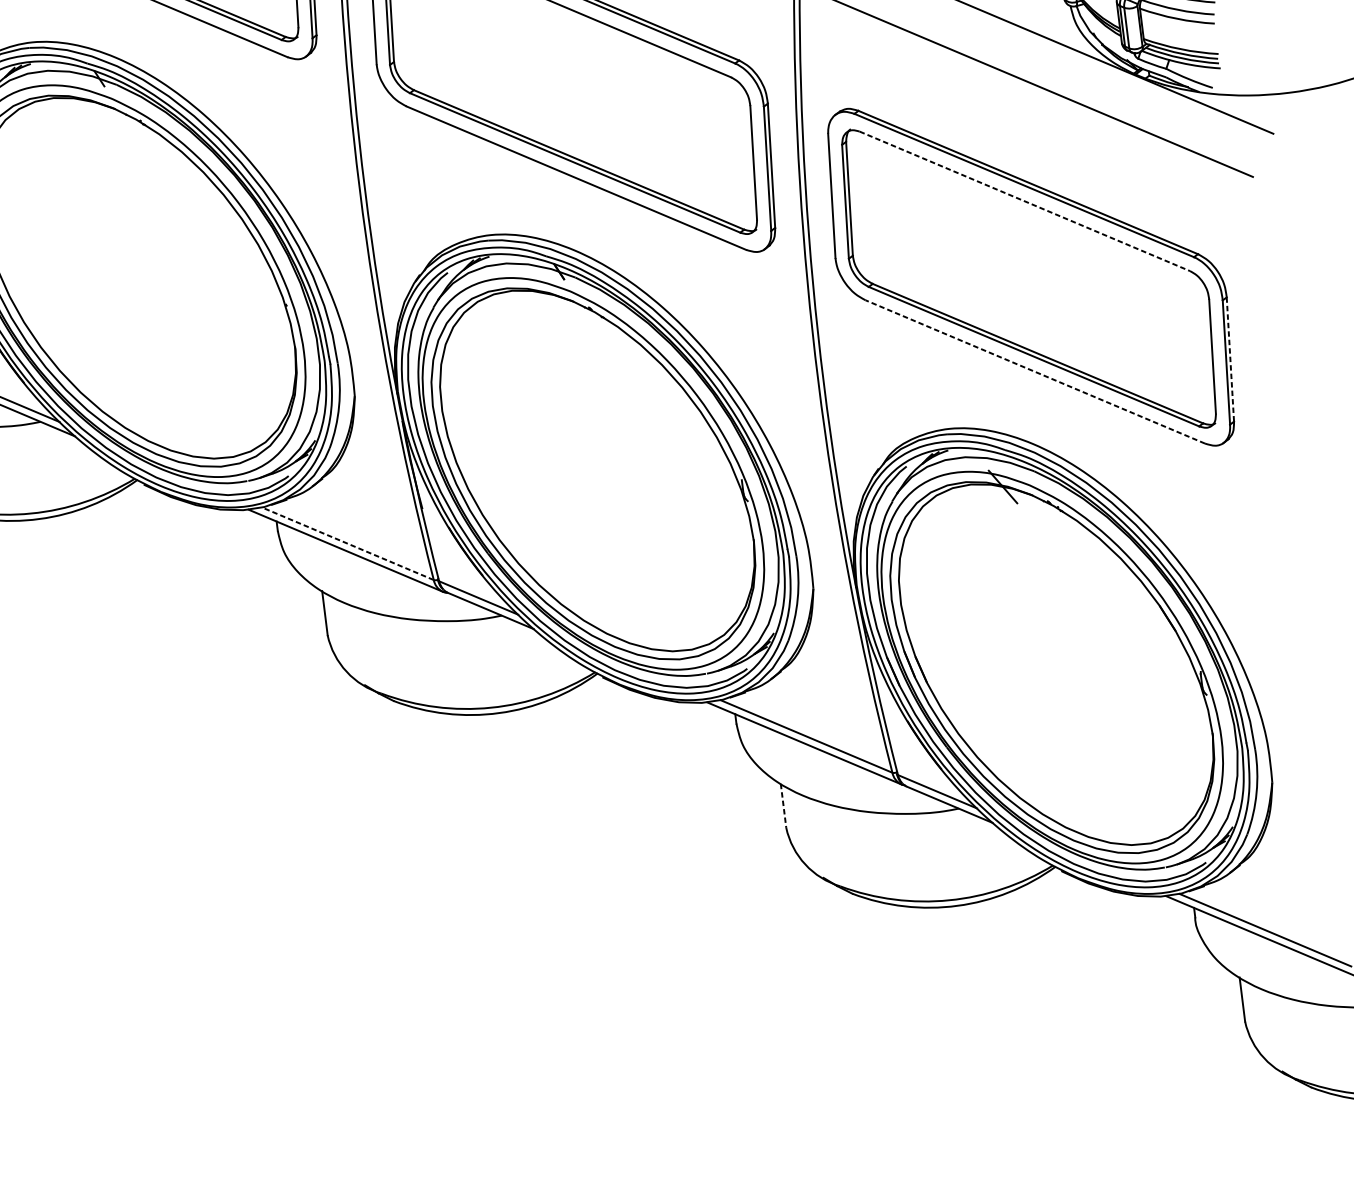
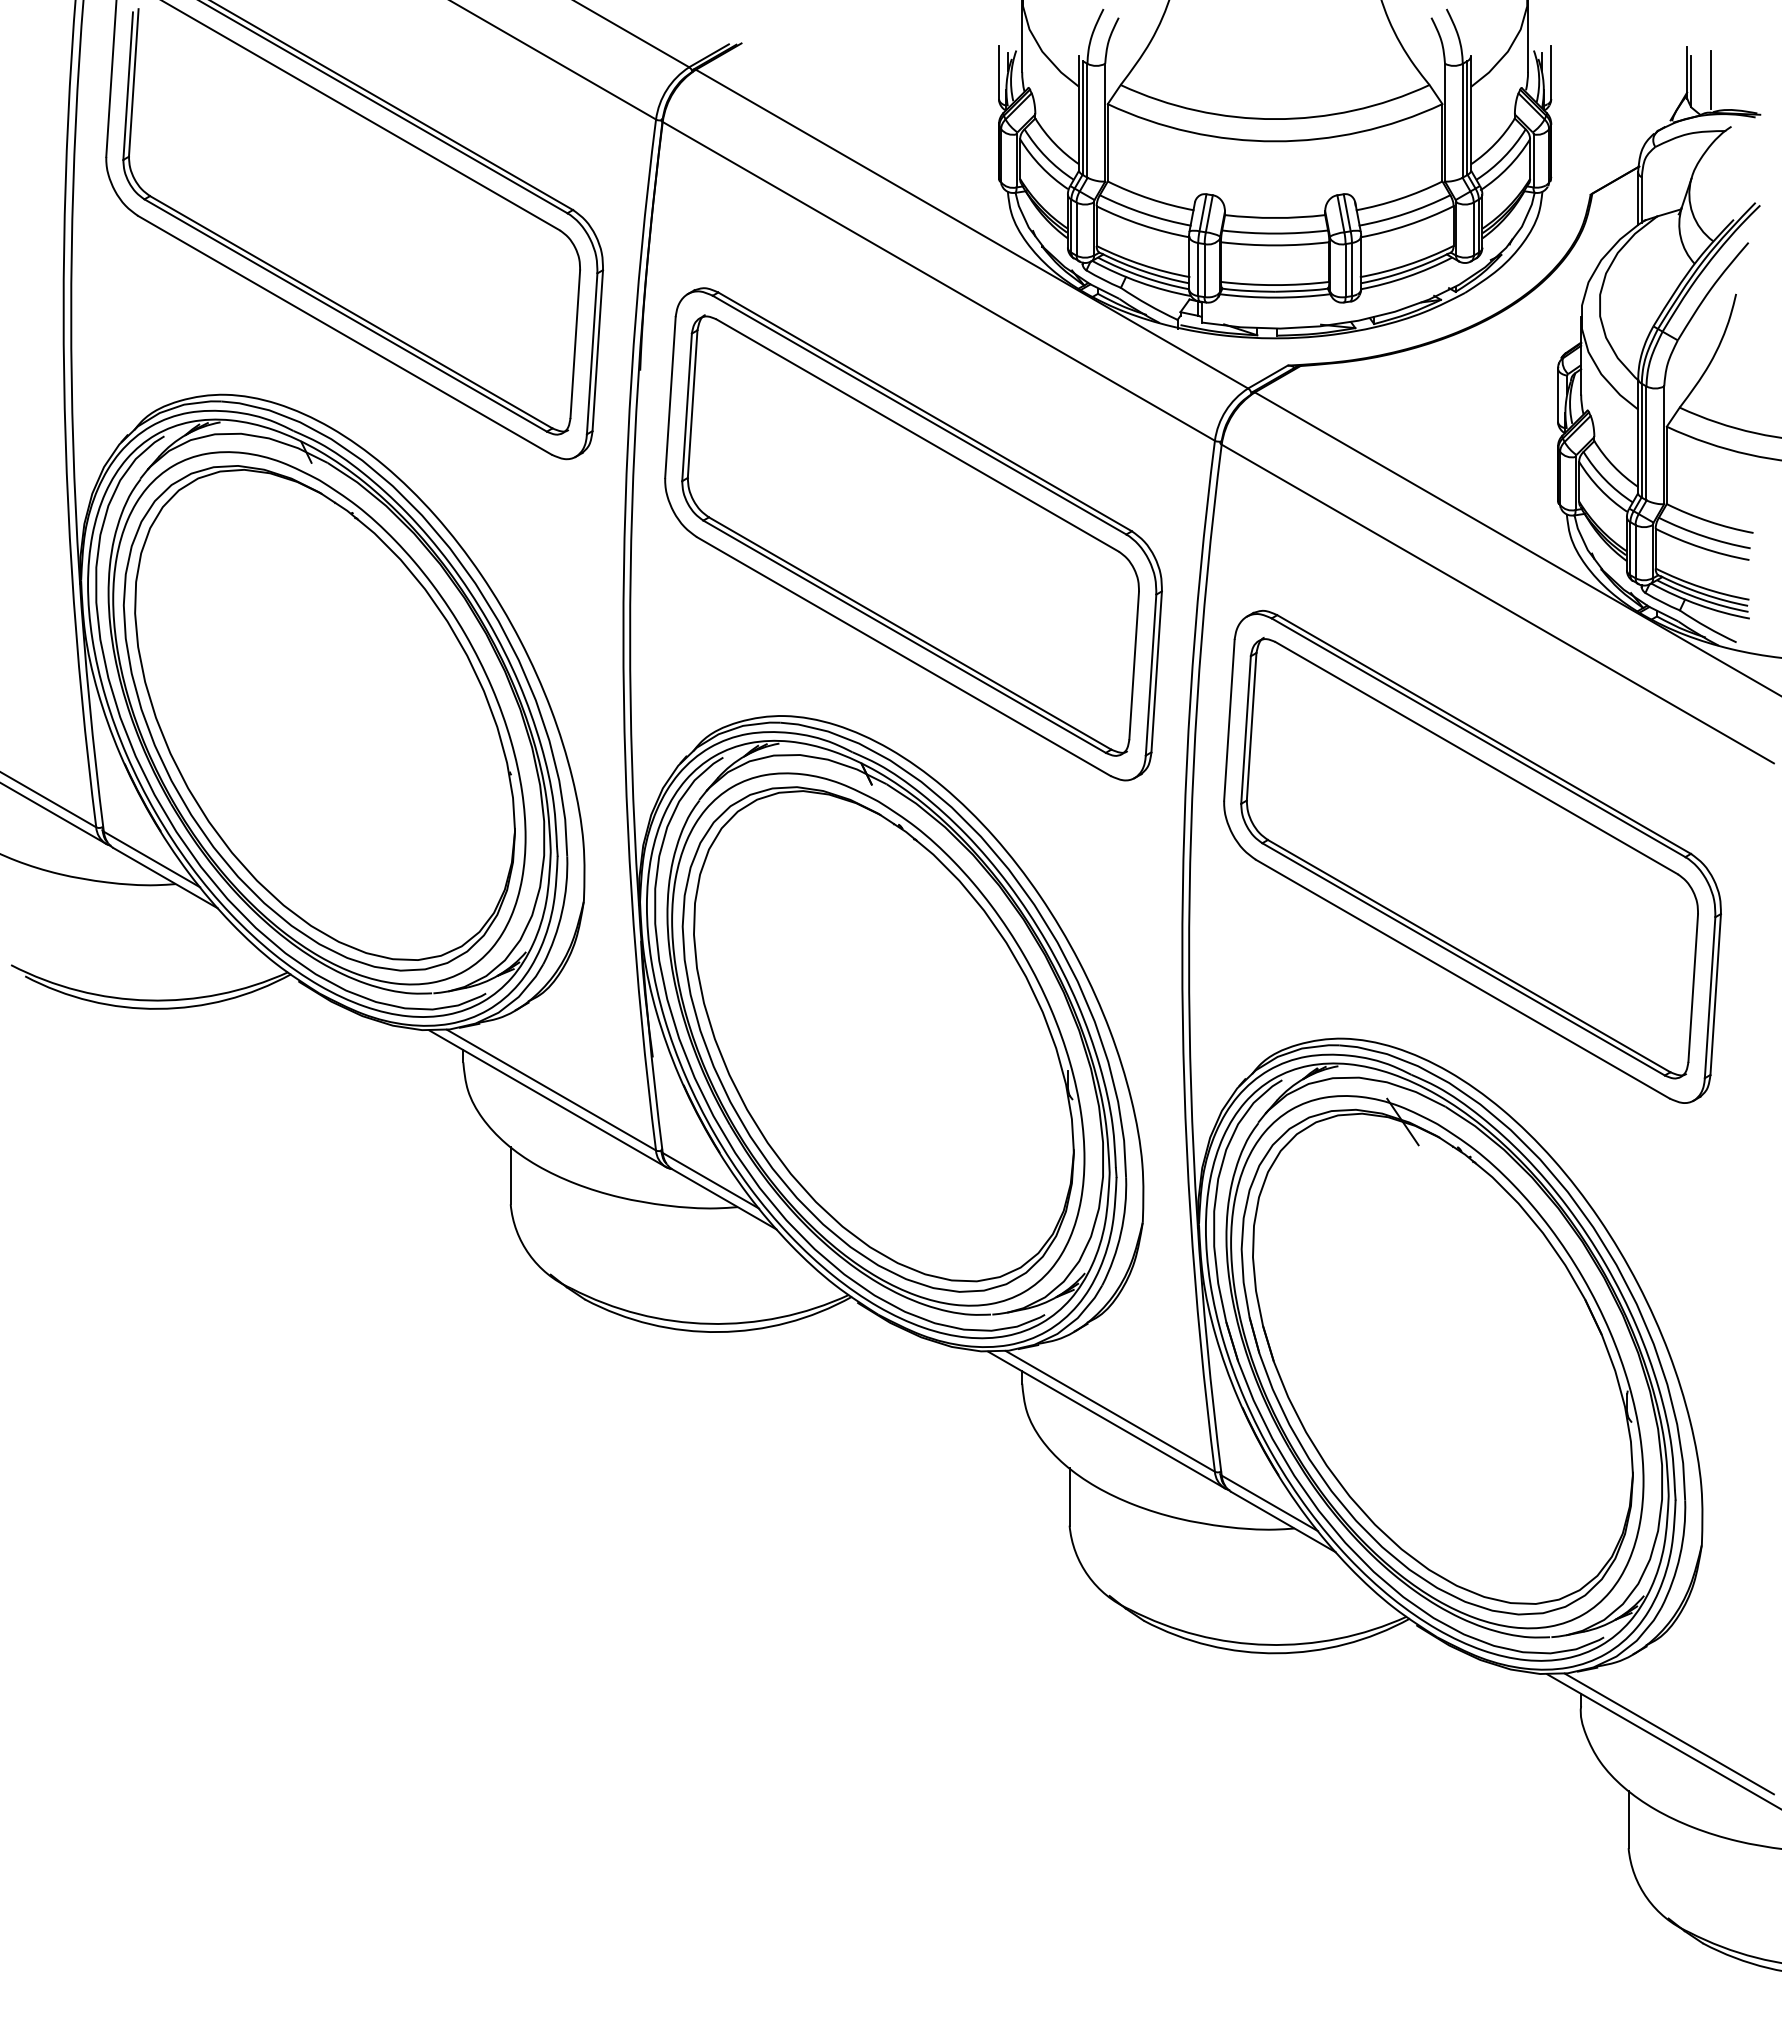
line: (1025, 201) -> (1477, 758), dashed -> solid
line: (1230, 359) -> (1715, 994), dashed -> solid
line: (1035, 372) -> (1462, 979), dashed -> solid
line: (348, 544) -> (551, 1090), dashed -> solid
line: (783, 805) -> (1069, 1496), dashed -> solid

